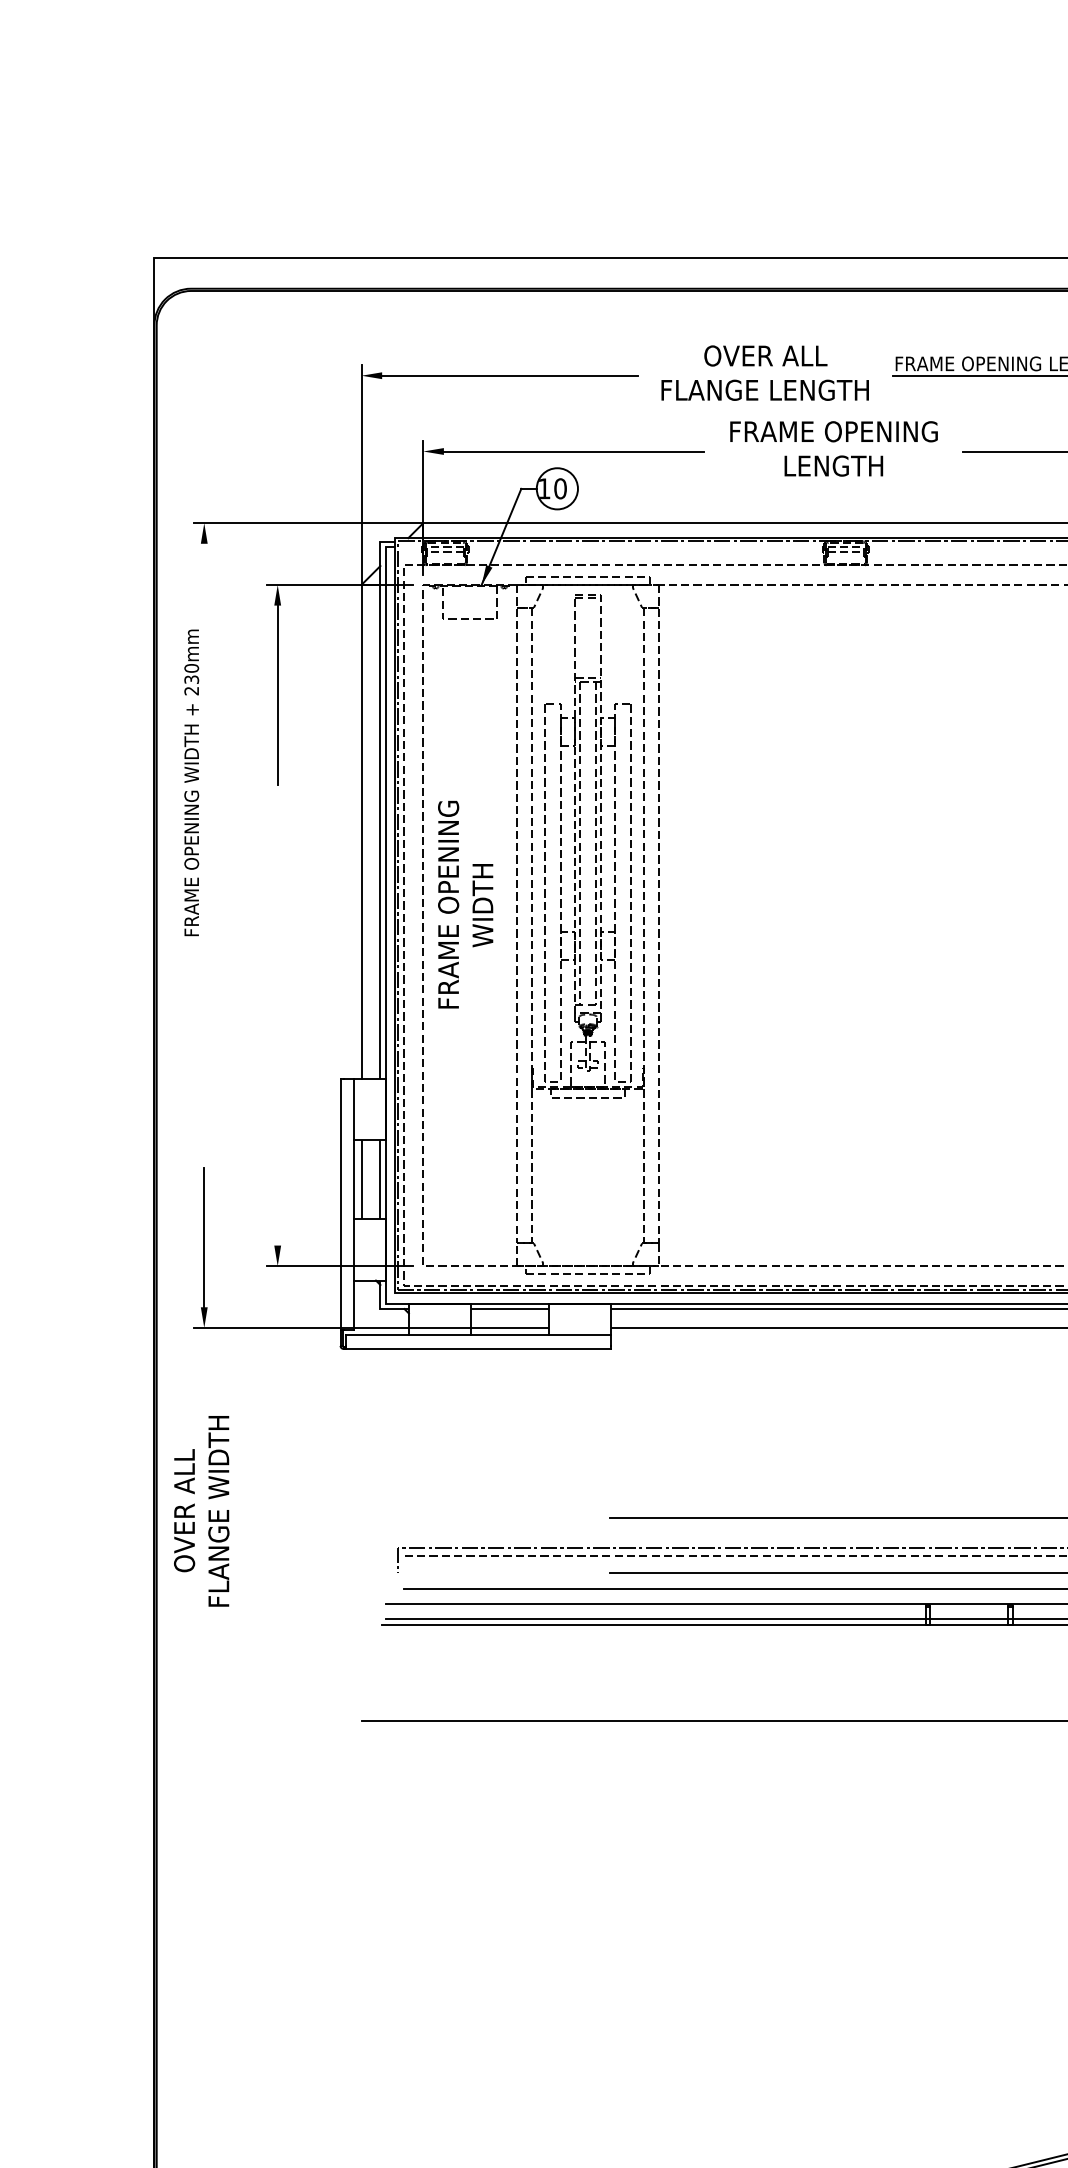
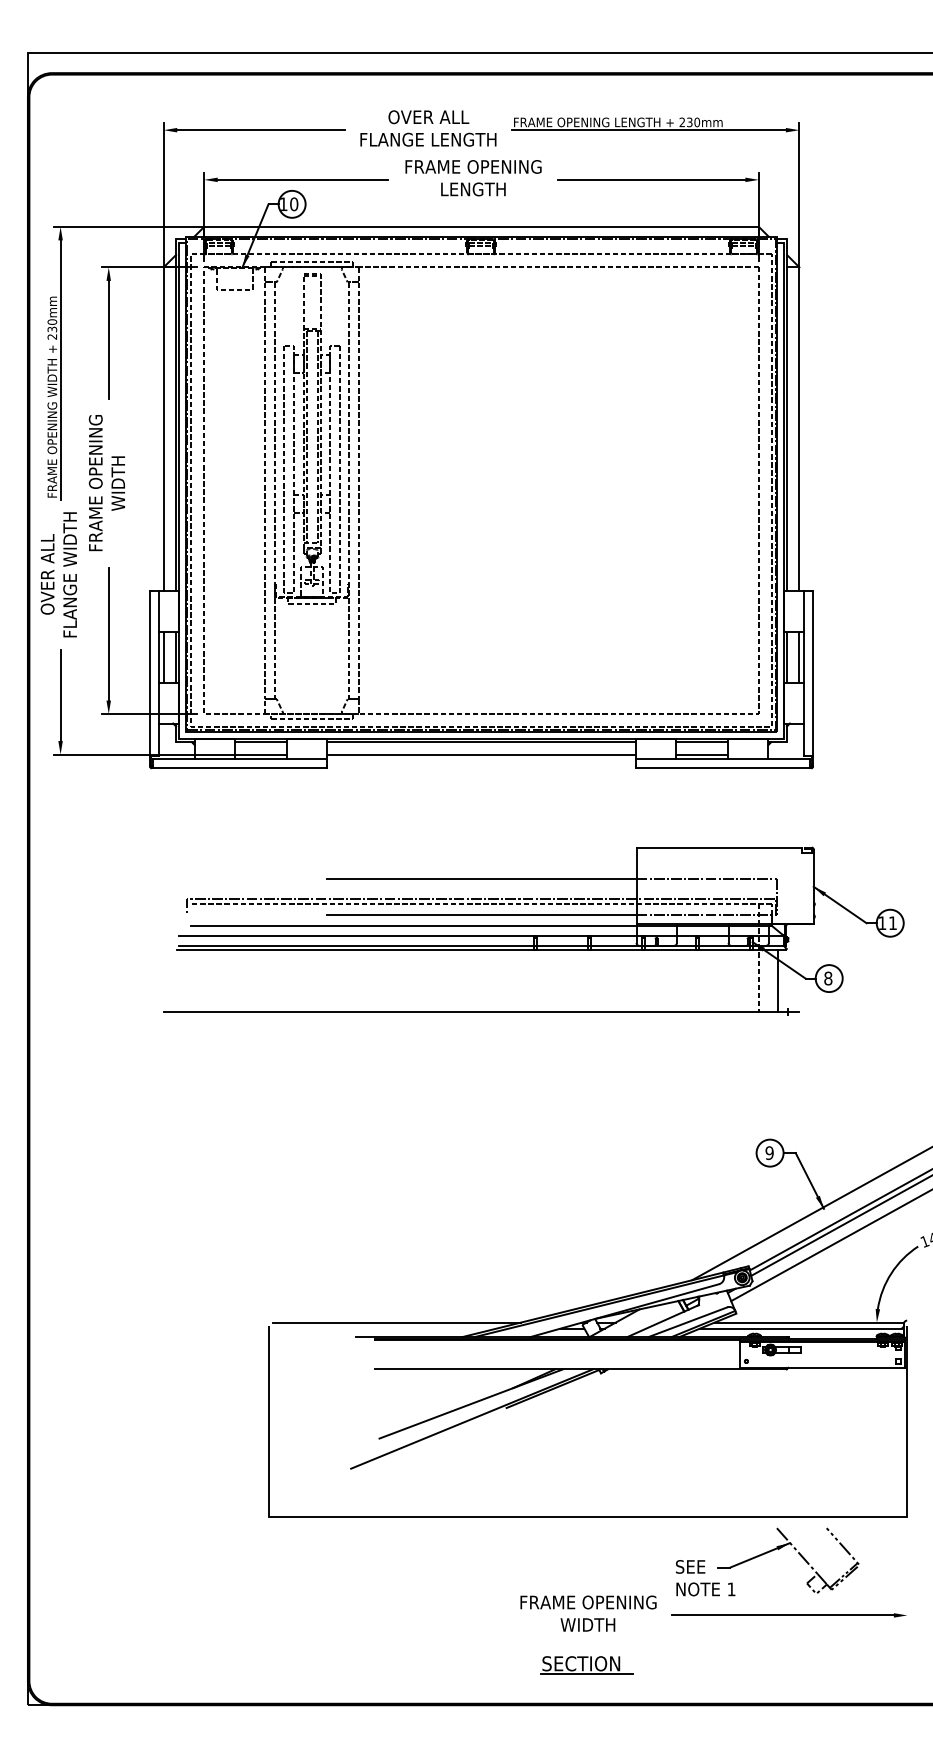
line: (204, 740) -> (60, 369), added
text: (464, 905) -> (106, 483), moved
line: (277, 1144) -> (108, 634), added
text: (201, 1510) -> (58, 574), moved

